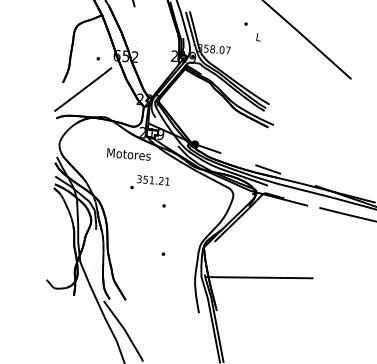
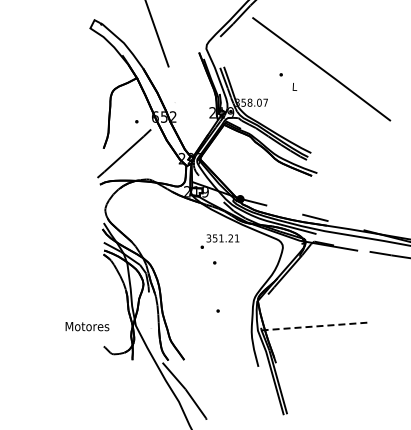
text: (129, 154) -> (87, 326), moved
text: (149, 183) -> (219, 241), moved
line: (259, 277) -> (315, 326), solid -> dashed

